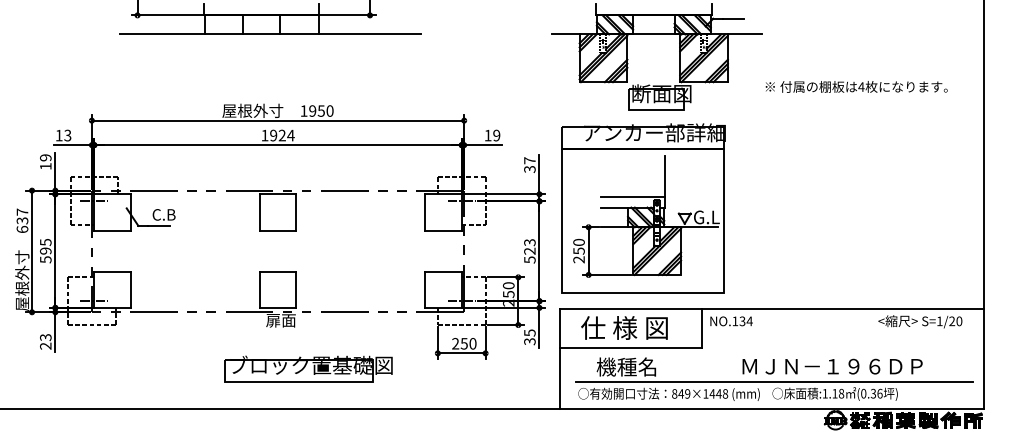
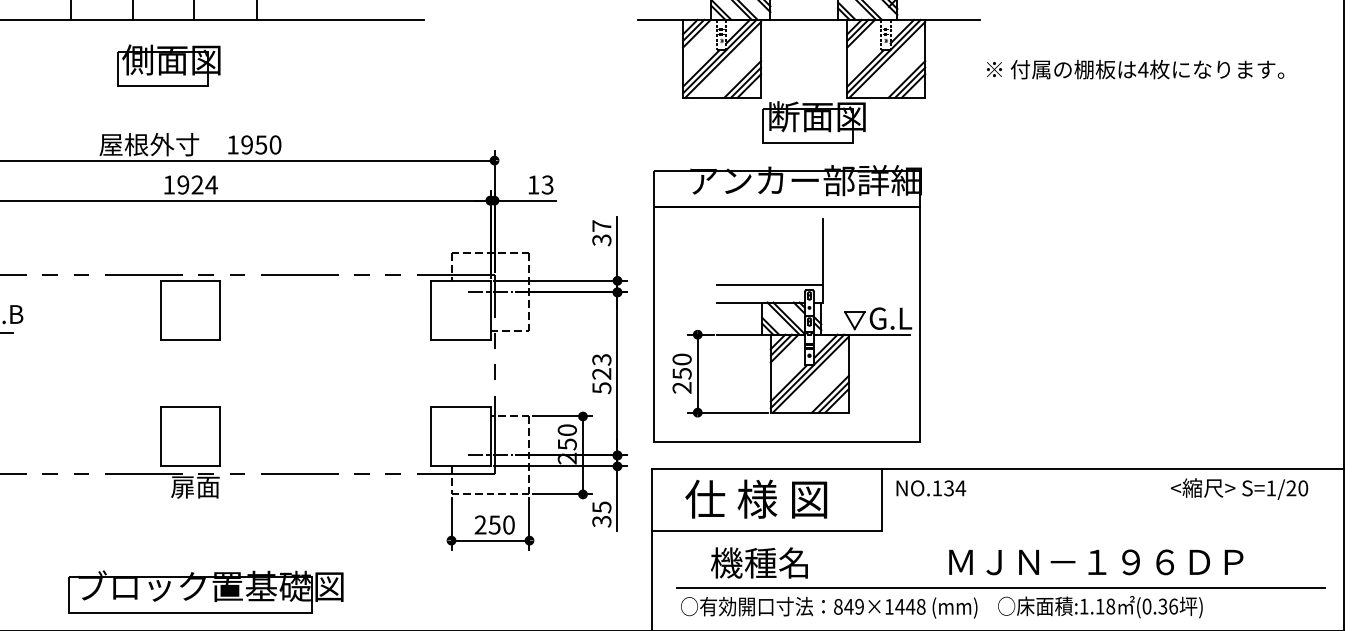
part: (264, 62) -> (168, 65), added
text: (856, 86) -> (1135, 68), moved
text: (496, 135) -> (547, 184), 19 -> 13
part: (308, 368) -> (205, 591), moved

